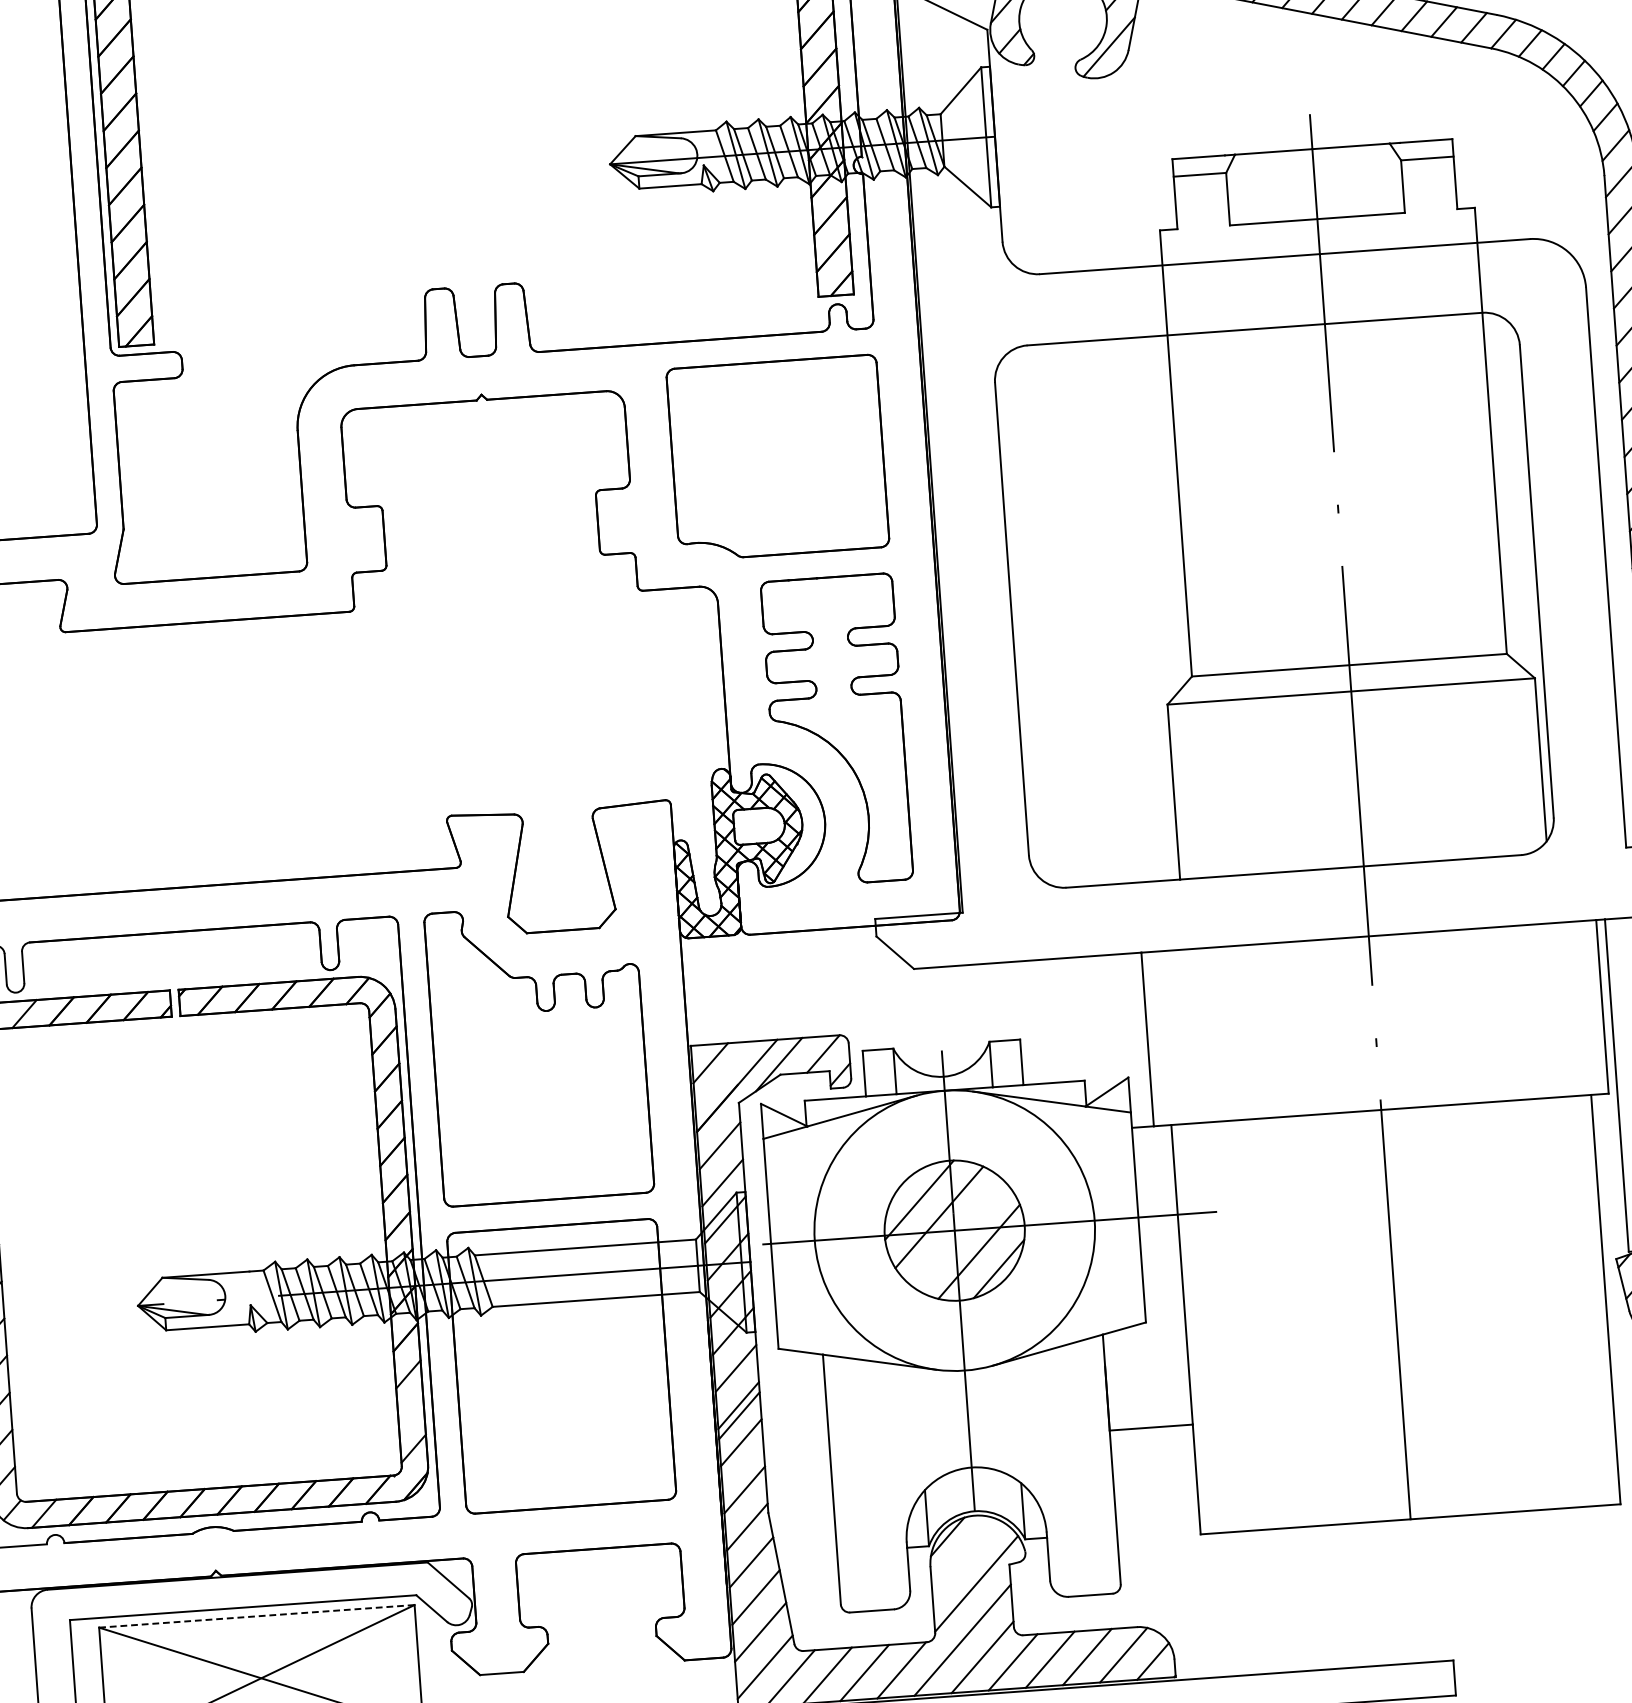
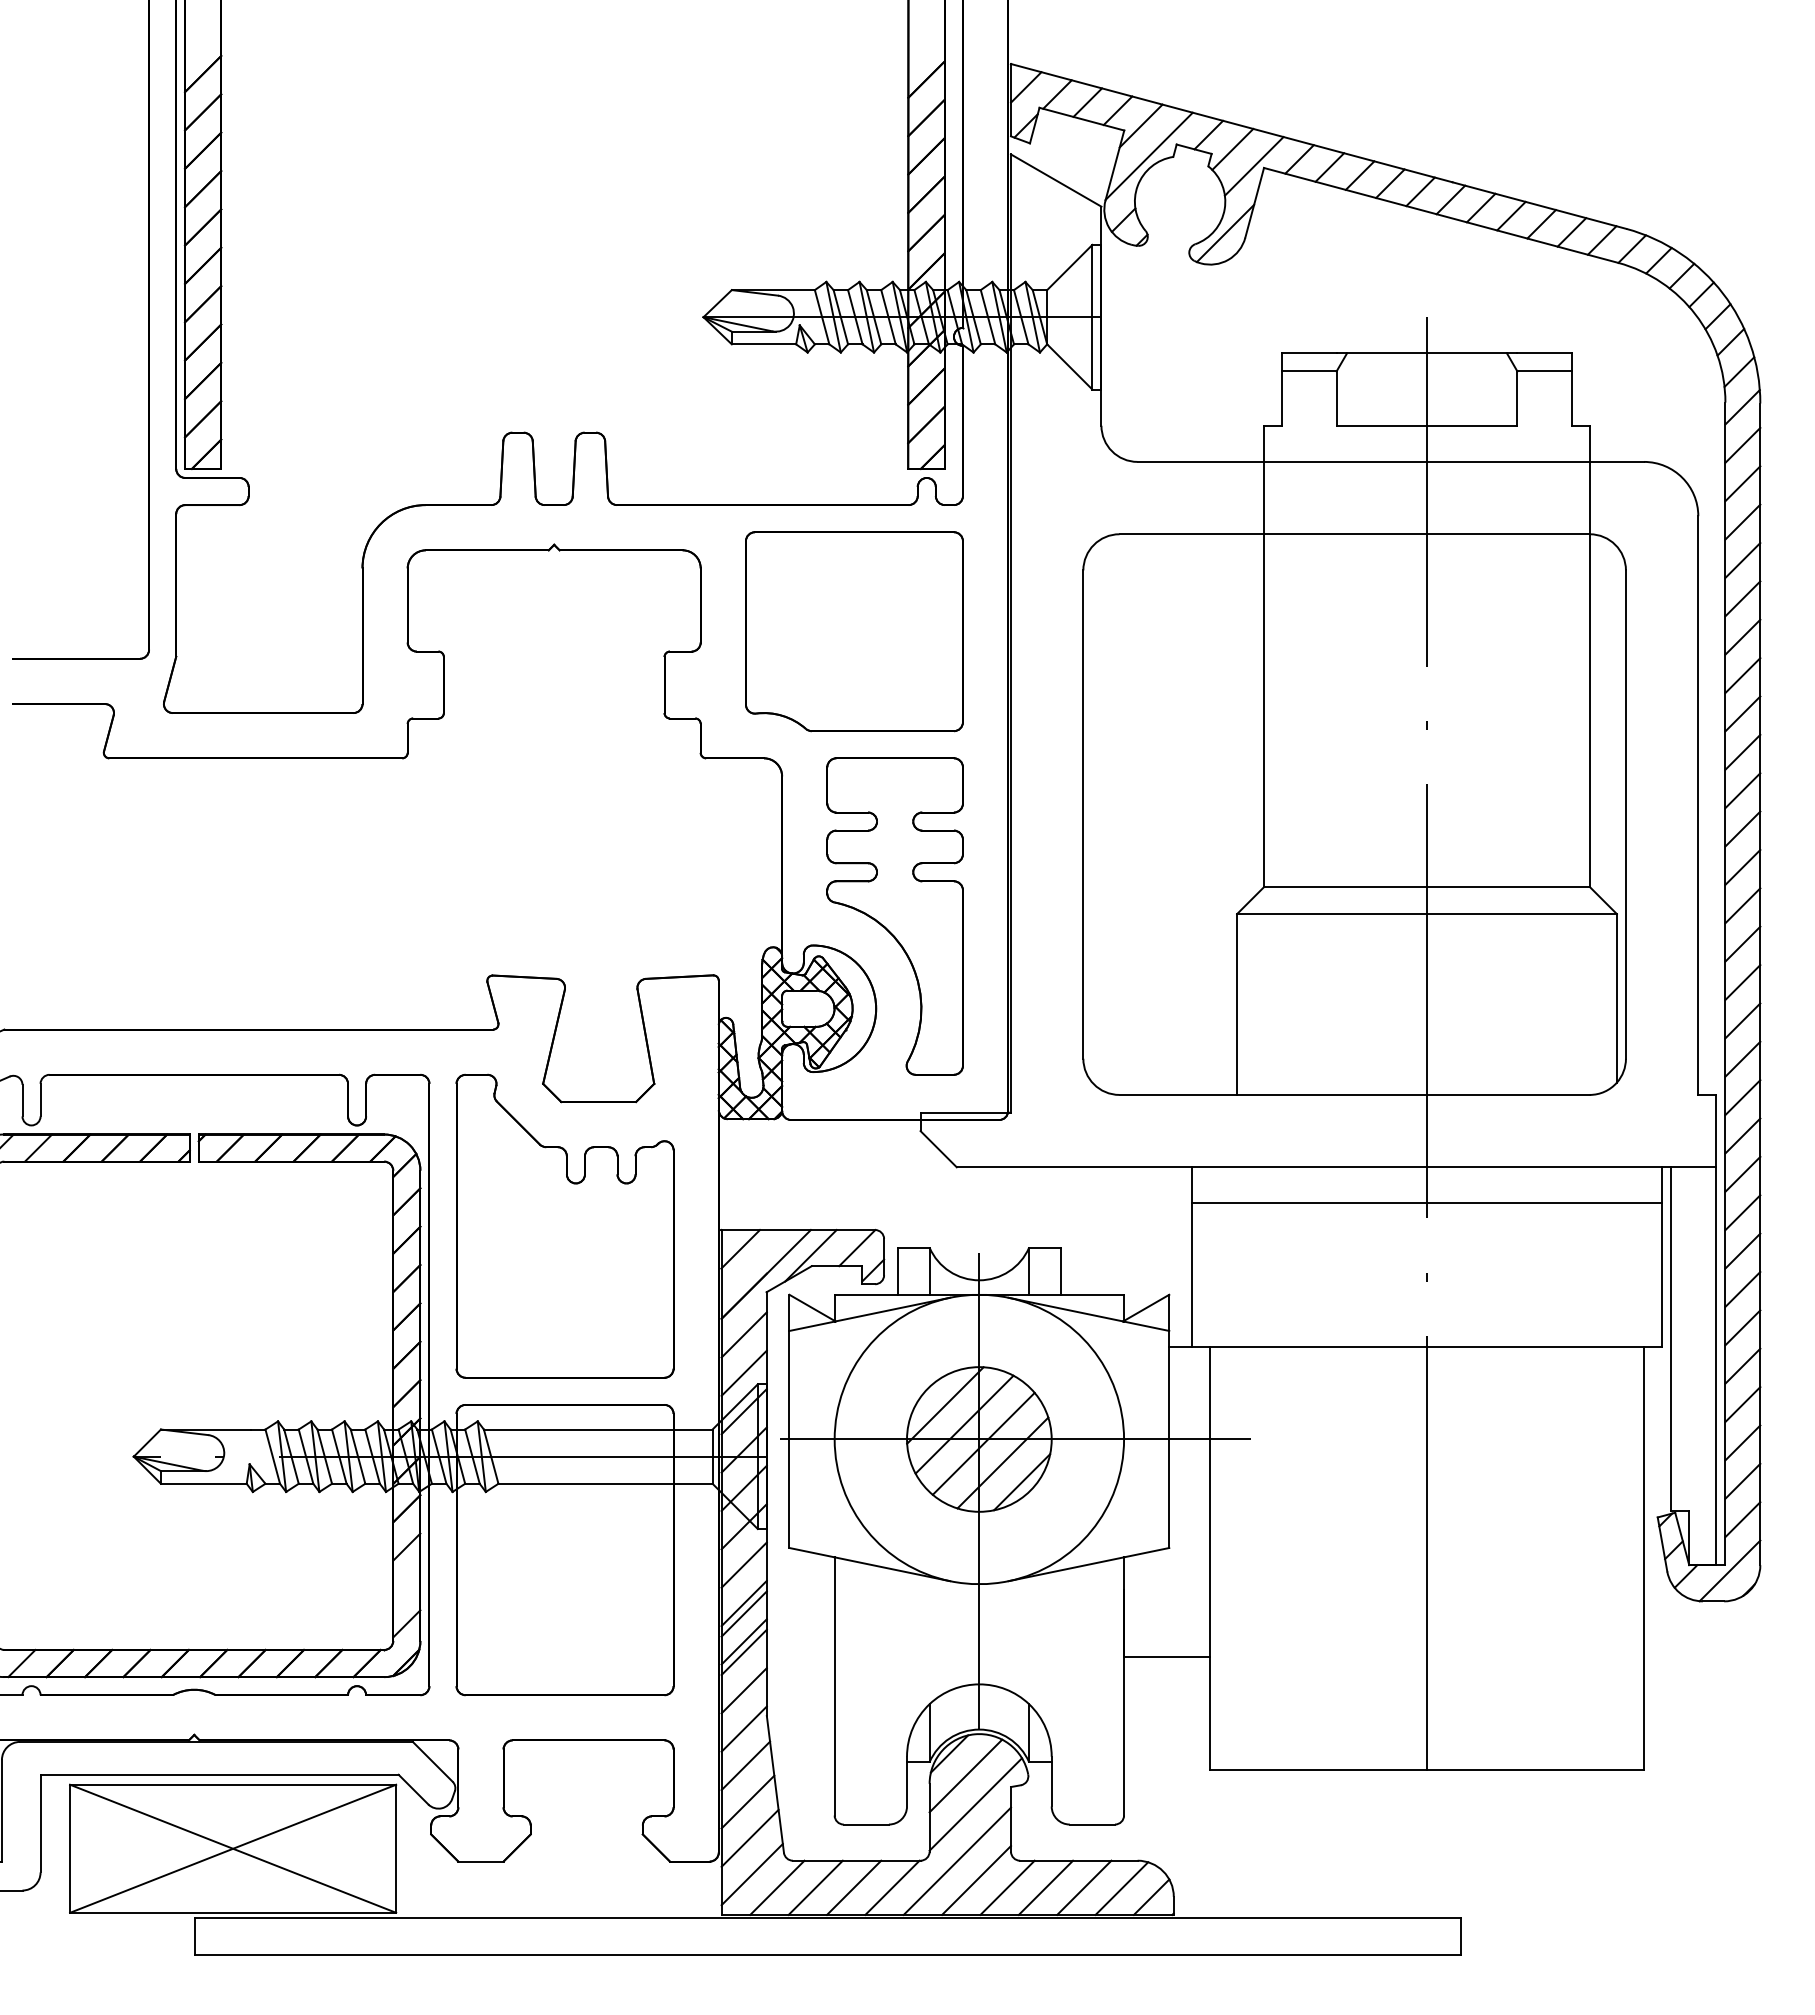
line: (1370, 971) -> (1426, 1203), added
line: (959, 1234) -> (983, 1443), added
line: (741, 1452) -> (743, 1651), added
line: (964, 1556) -> (965, 1775), added
line: (257, 1616) -> (233, 1784), dashed -> solid

